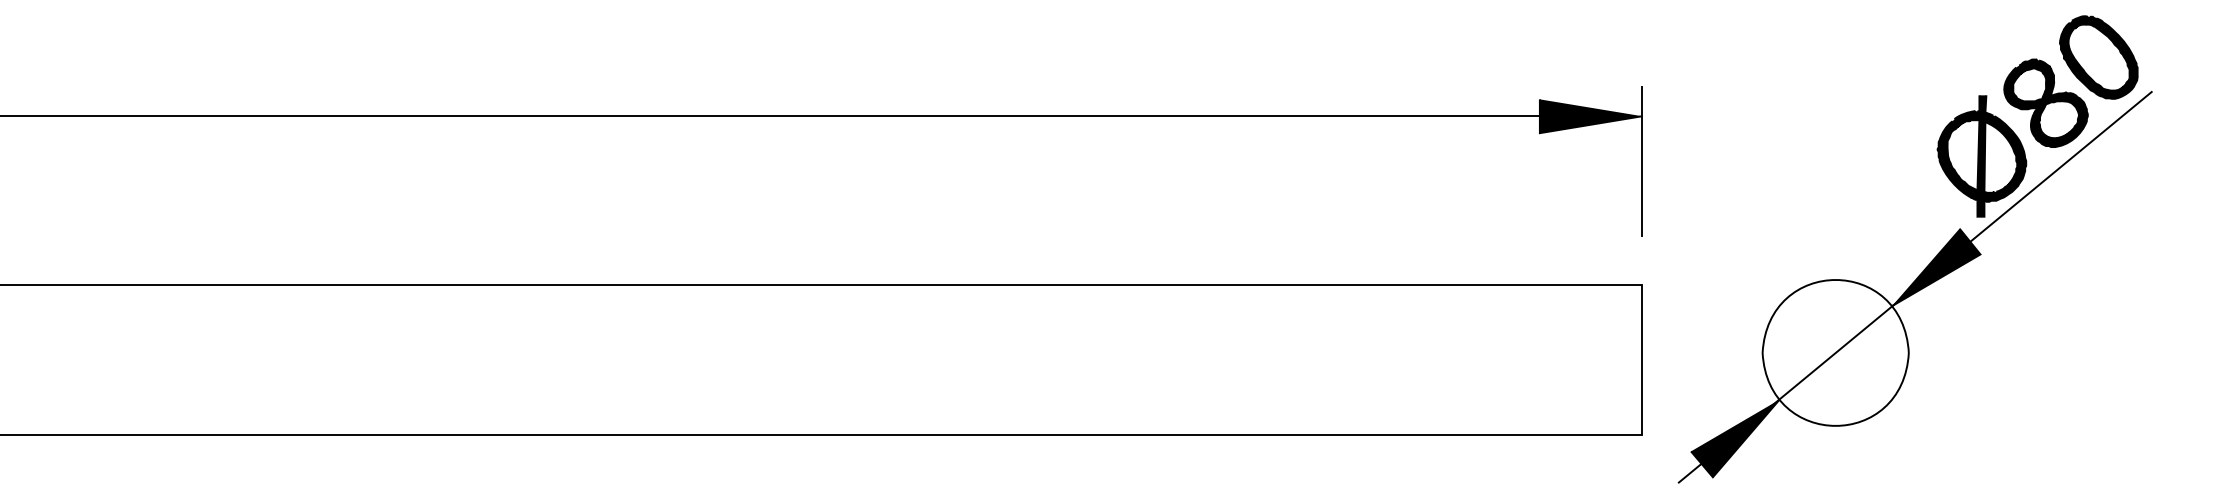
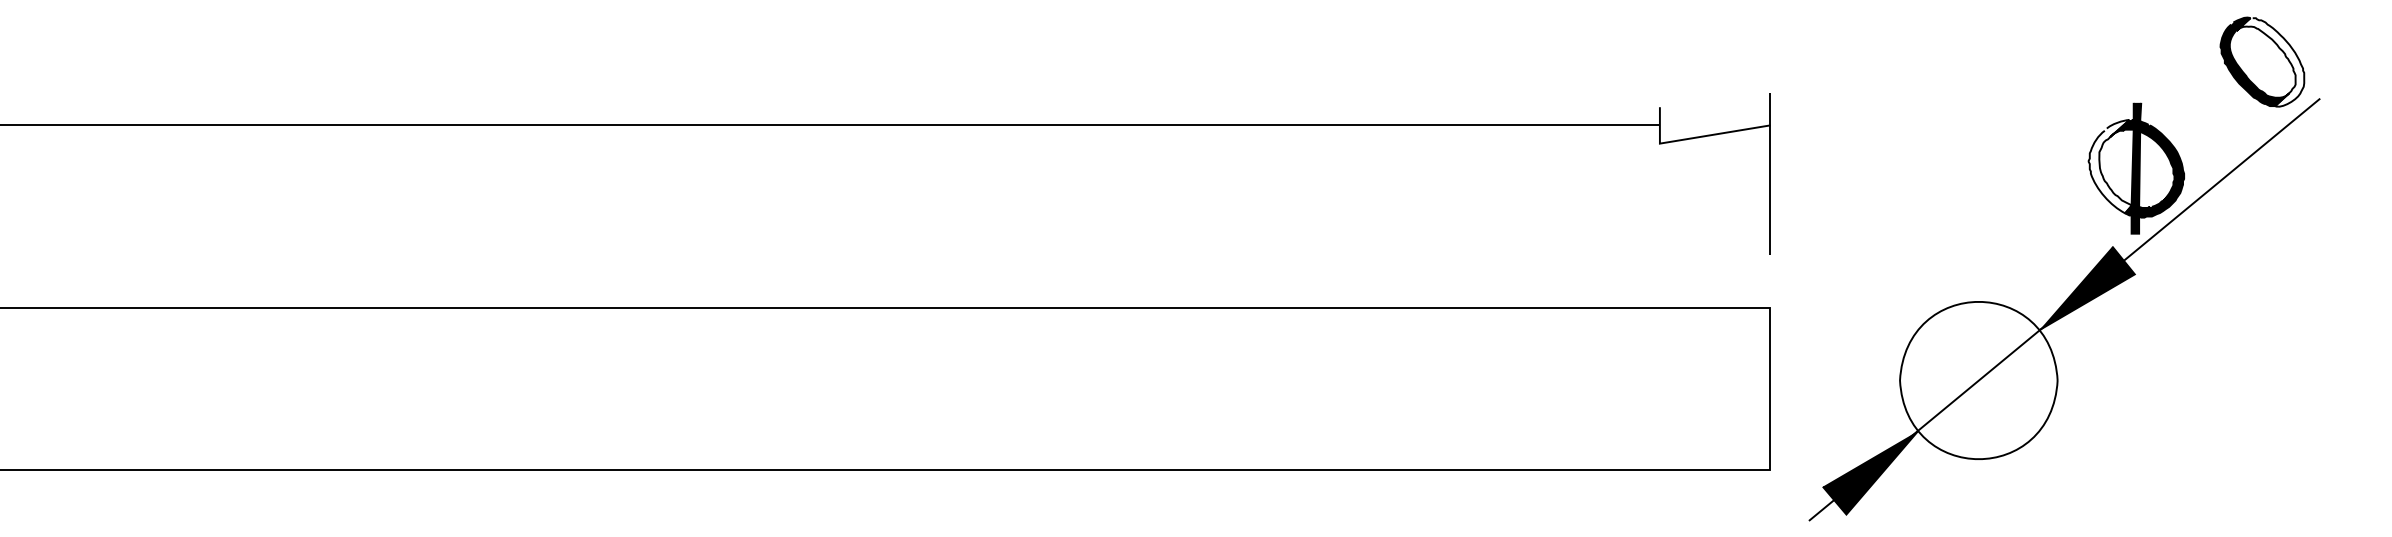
fill: (2106, 57) -> (2270, 62), removed
part: (2046, 103) -> (2205, 111), removed
fill: (1590, 116) -> (1714, 125), removed
fill: (1956, 154) -> (2109, 166), removed

